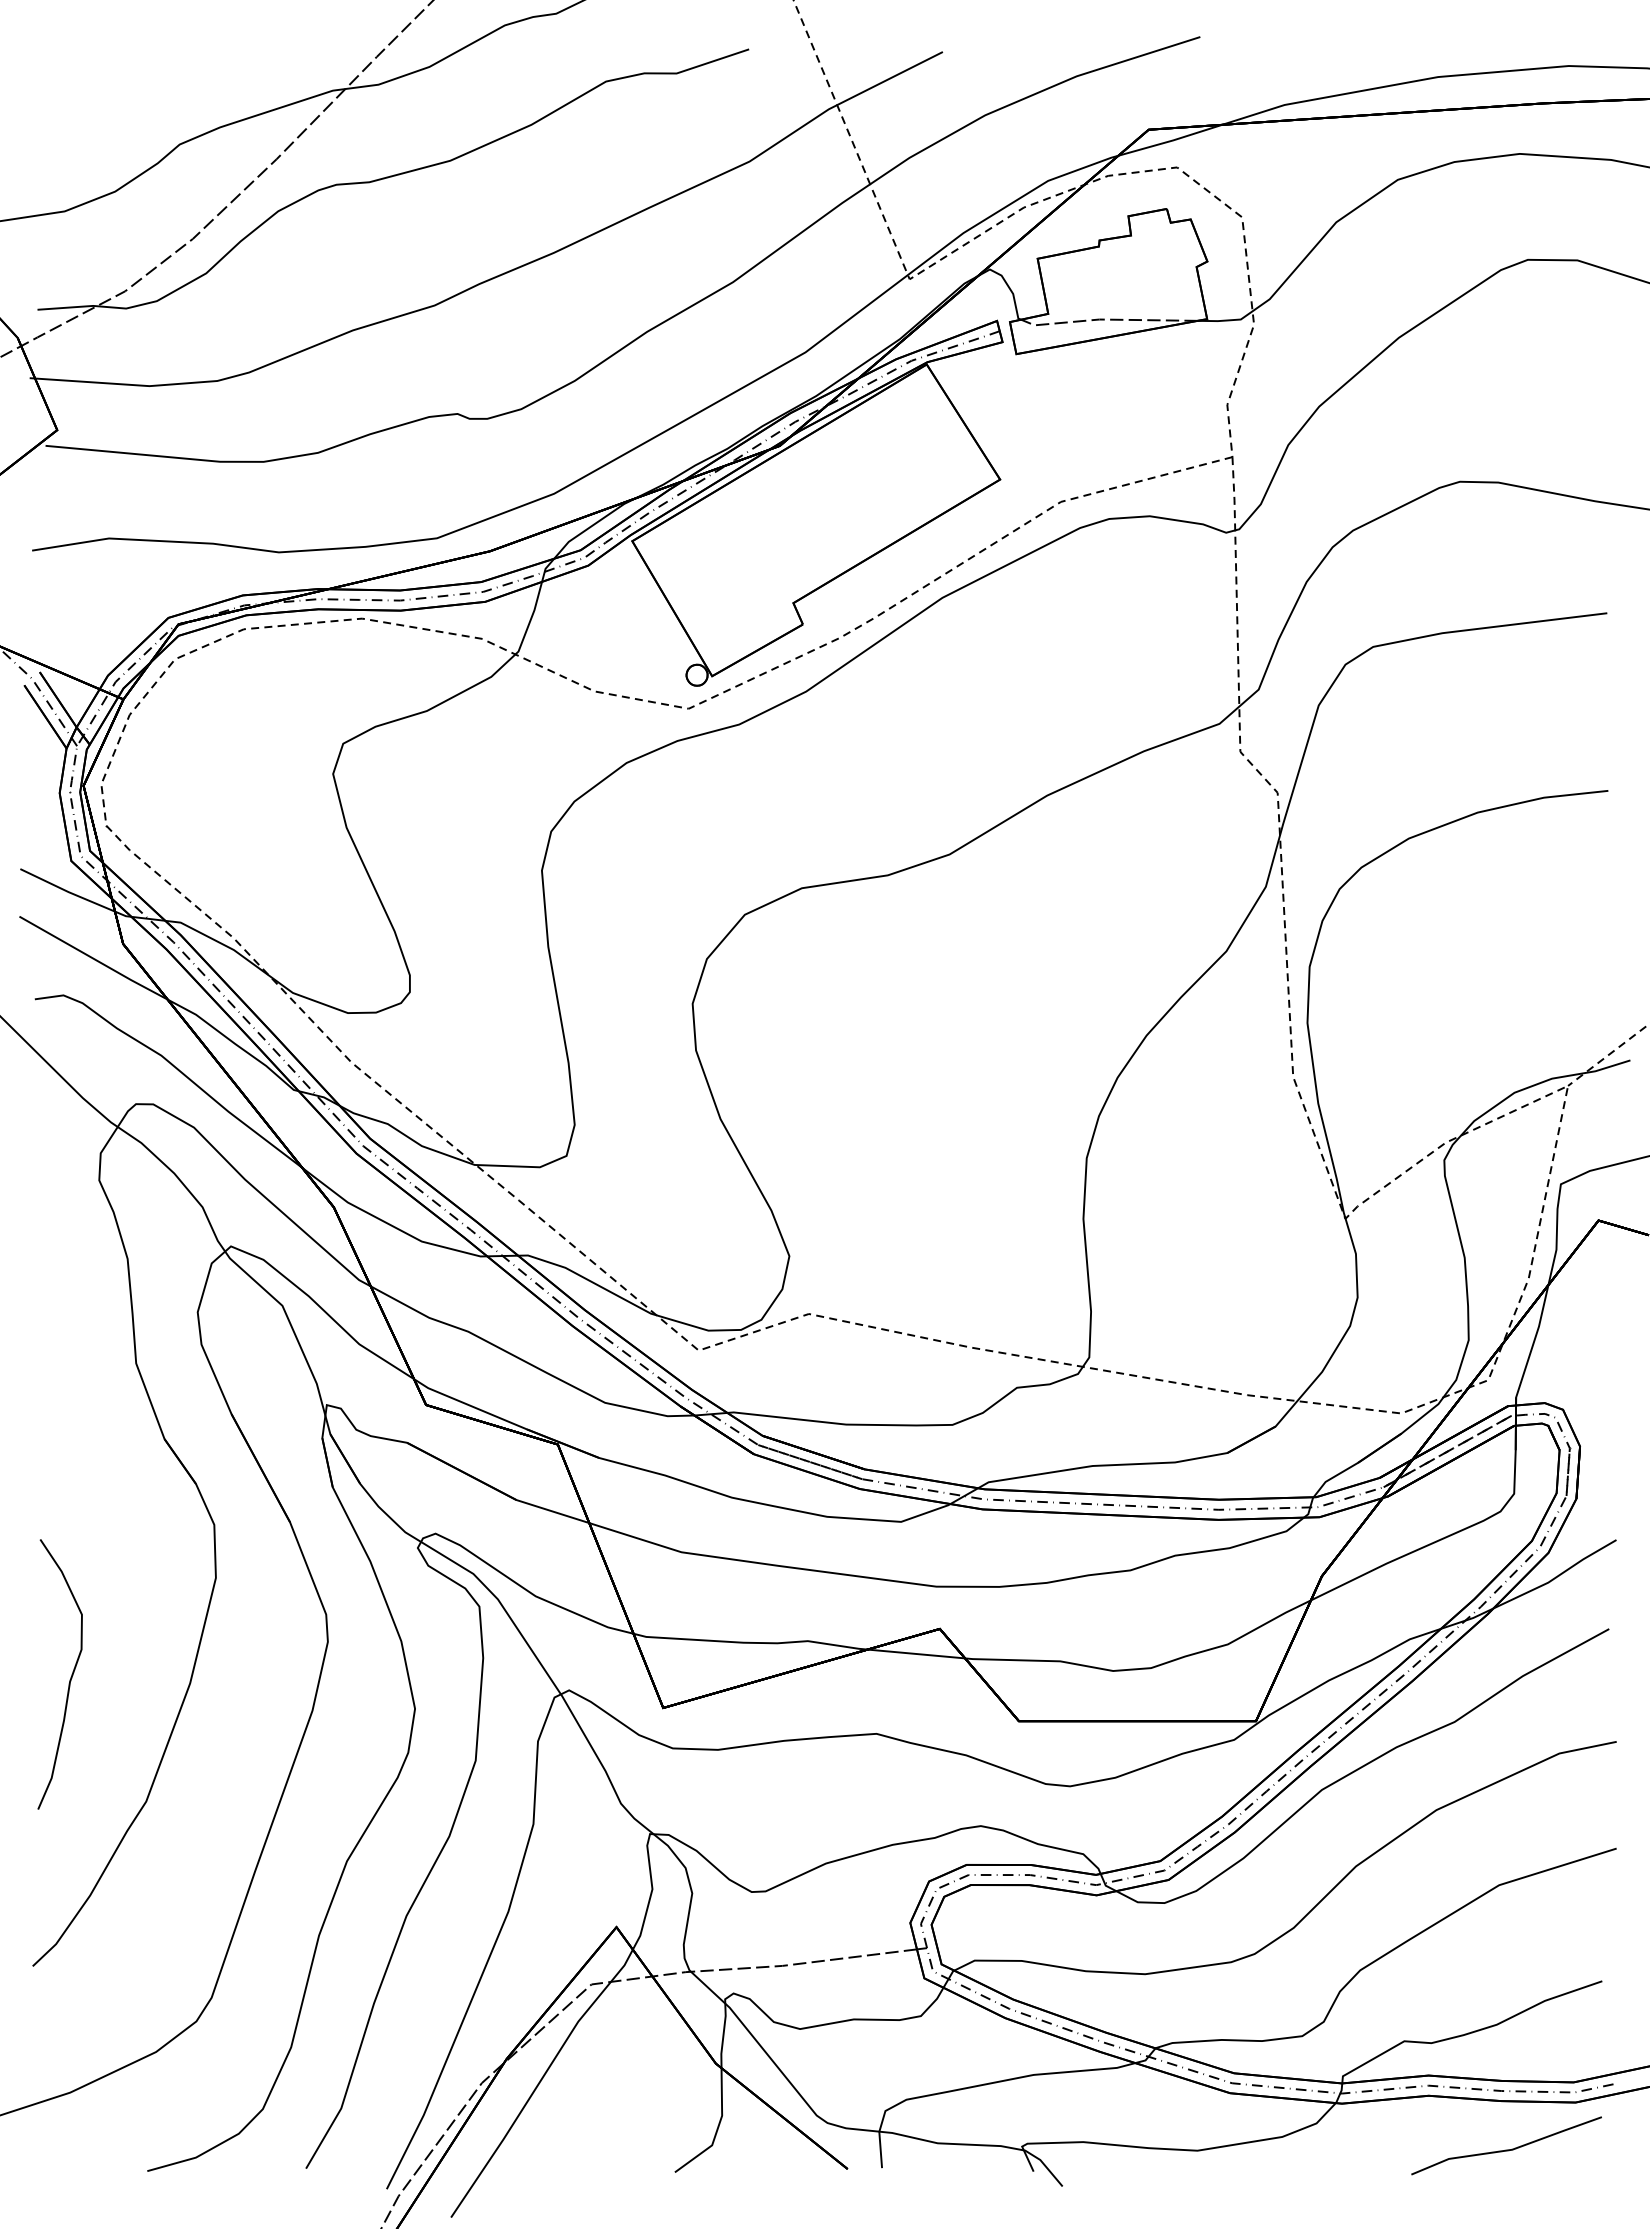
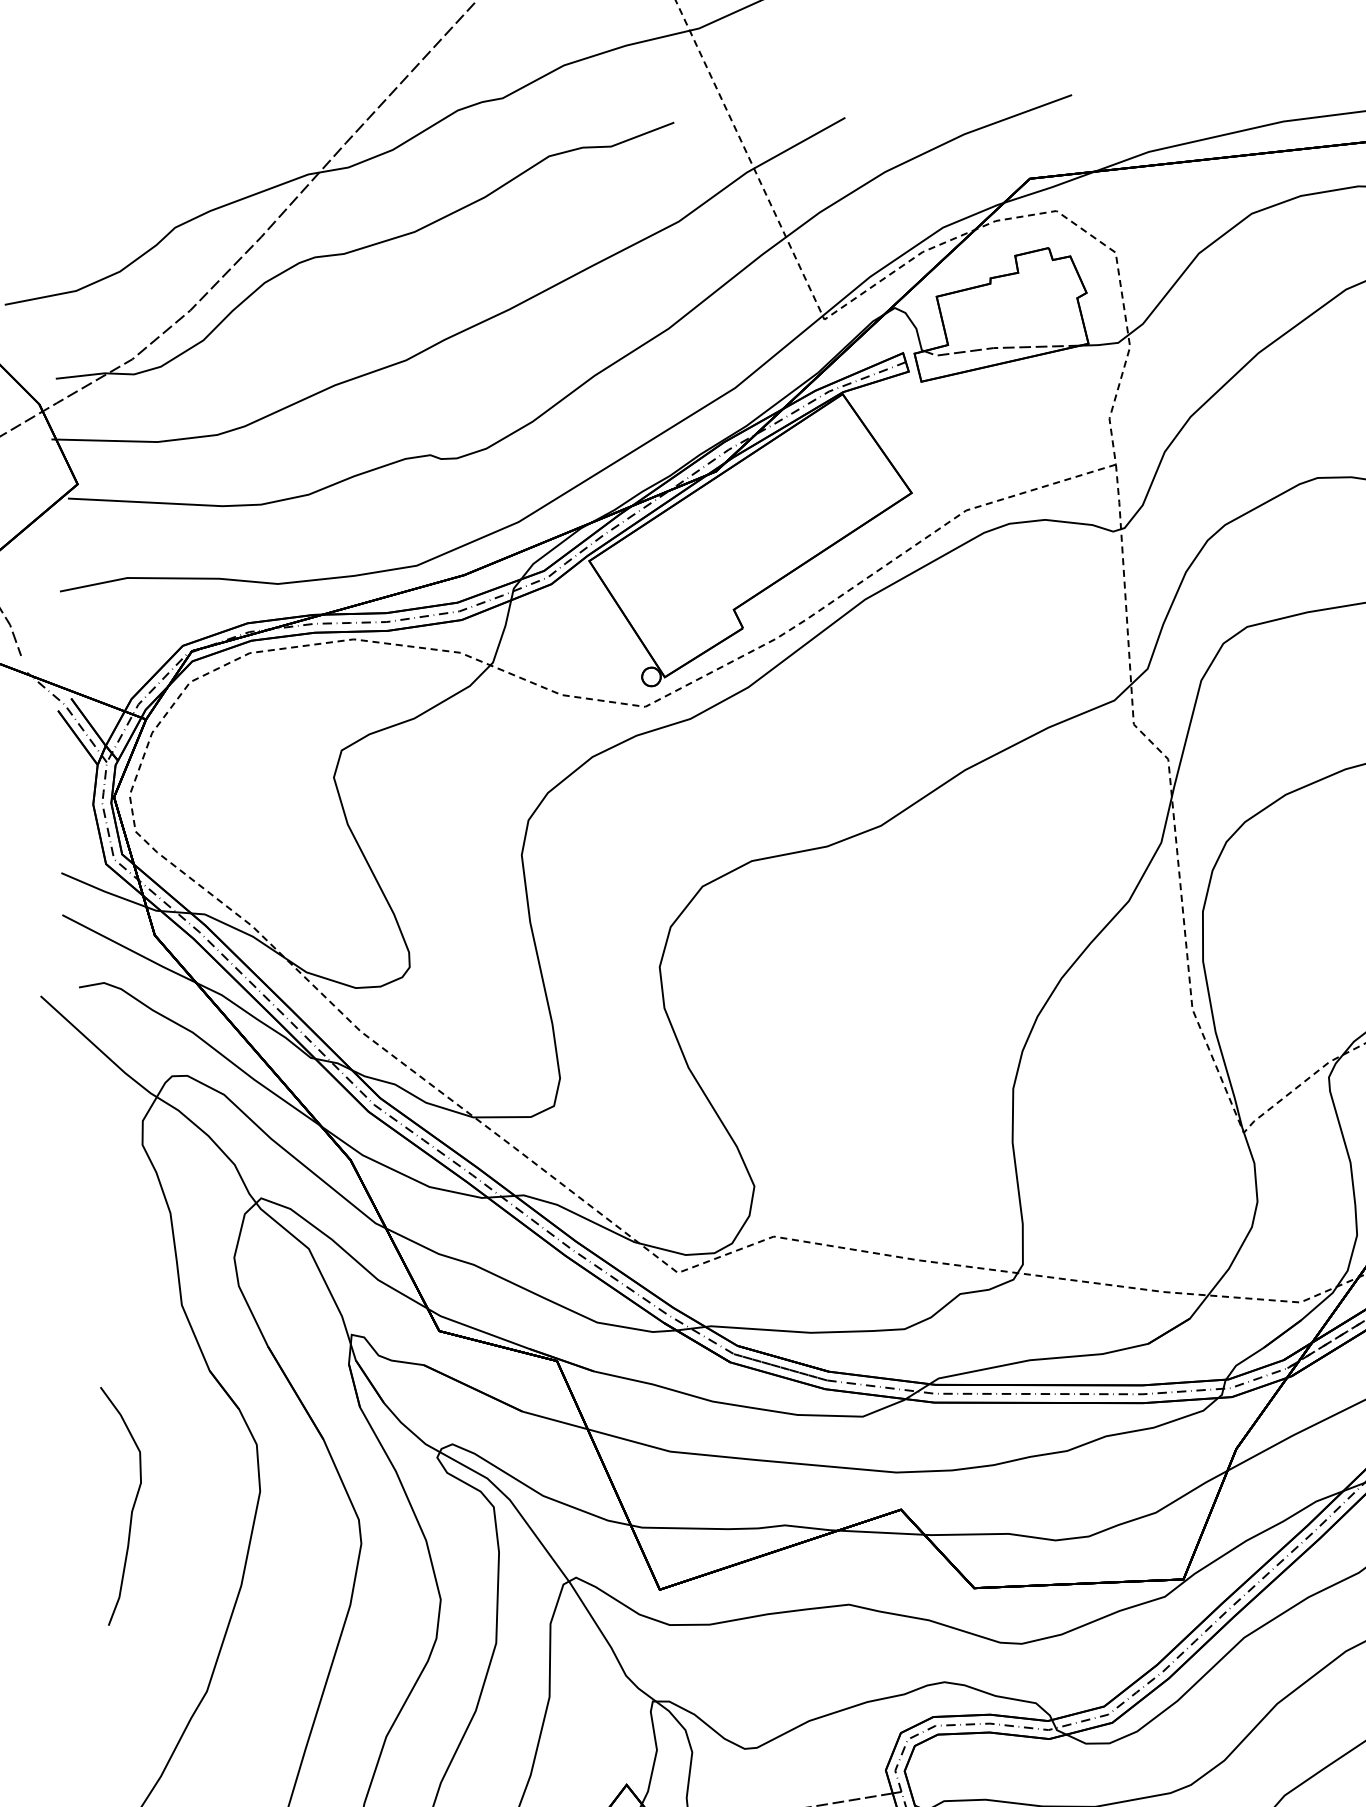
curve: (69, 1679) -> (131, 1509), moved

